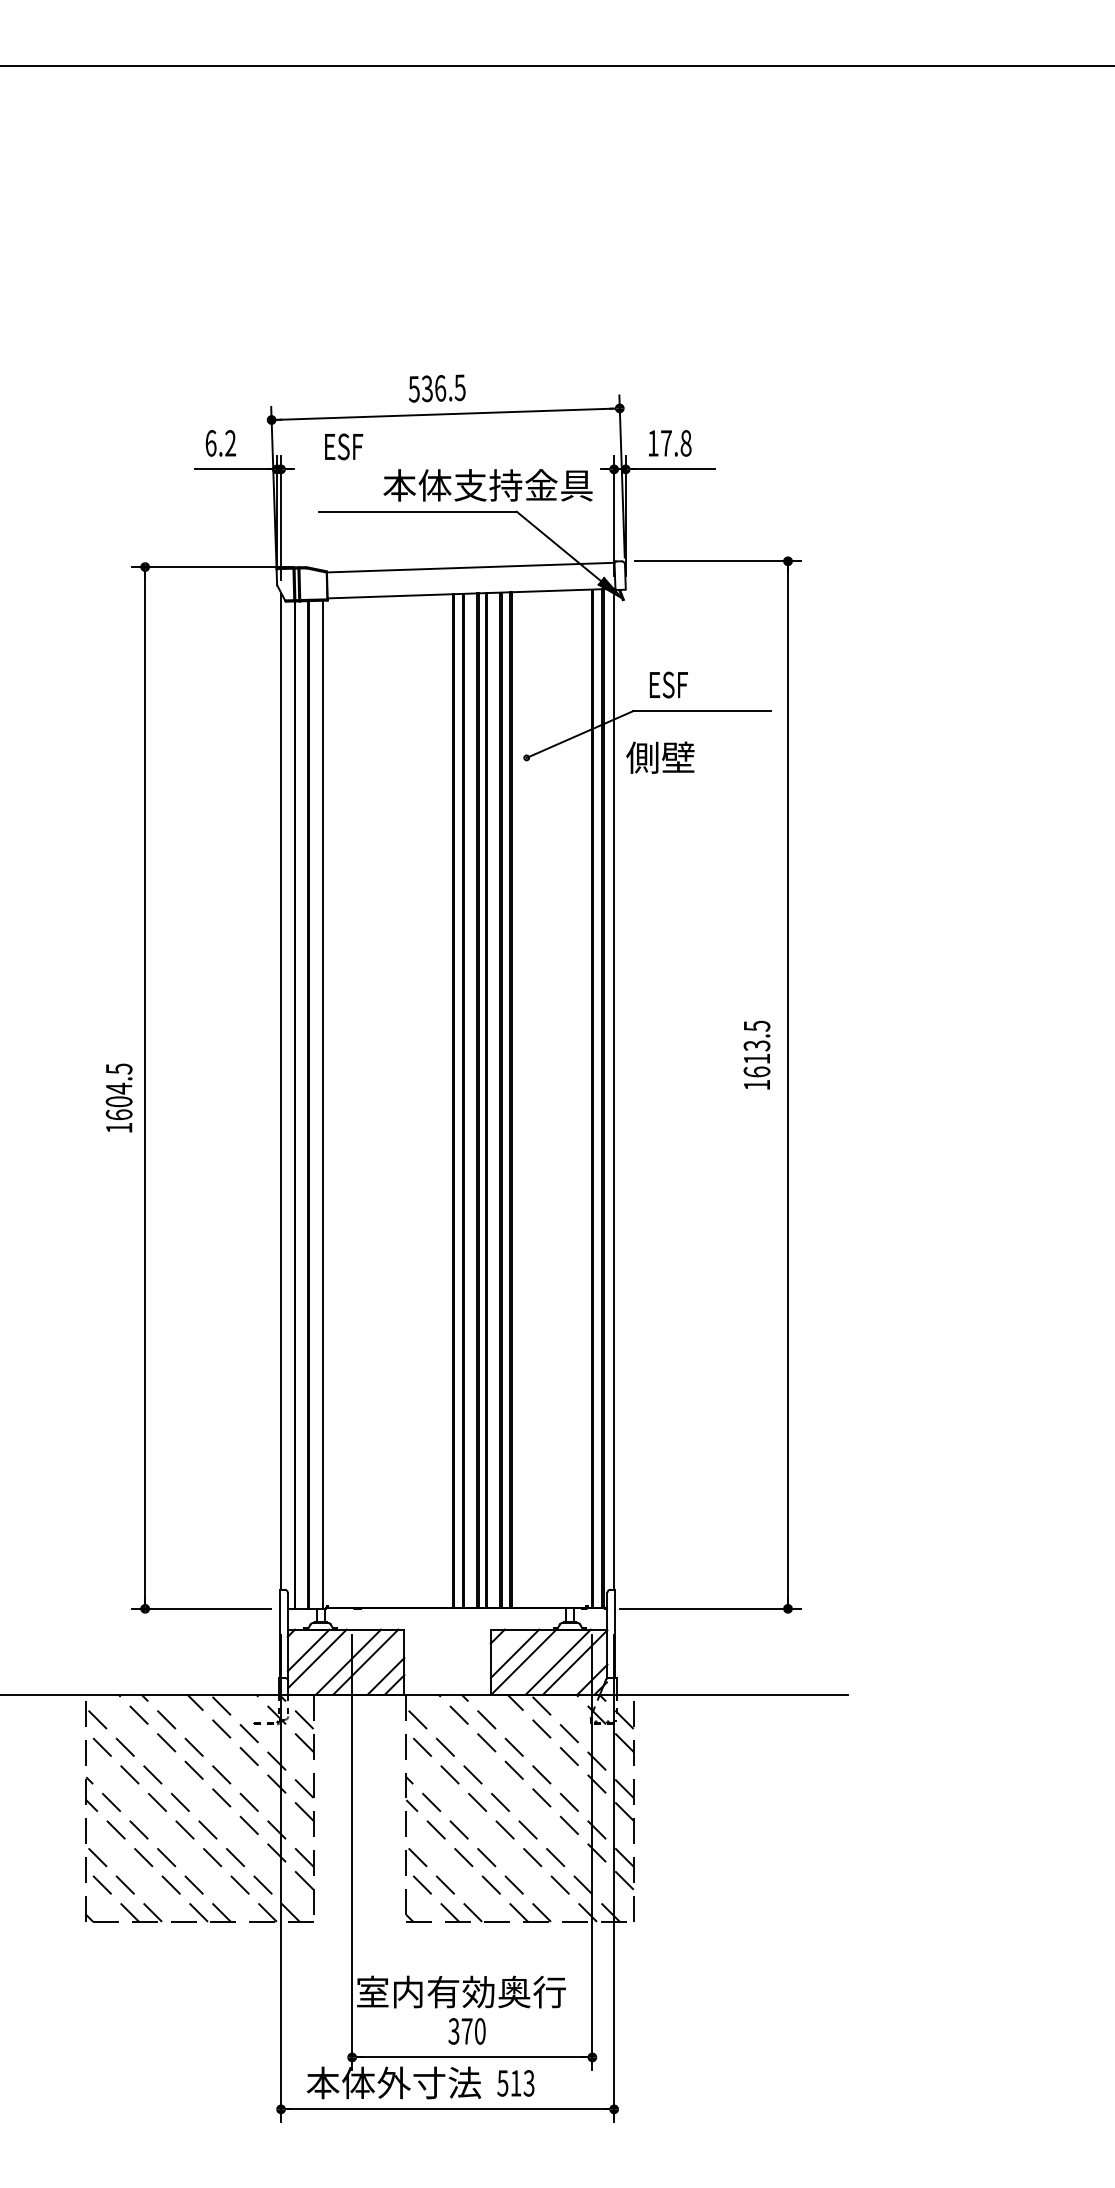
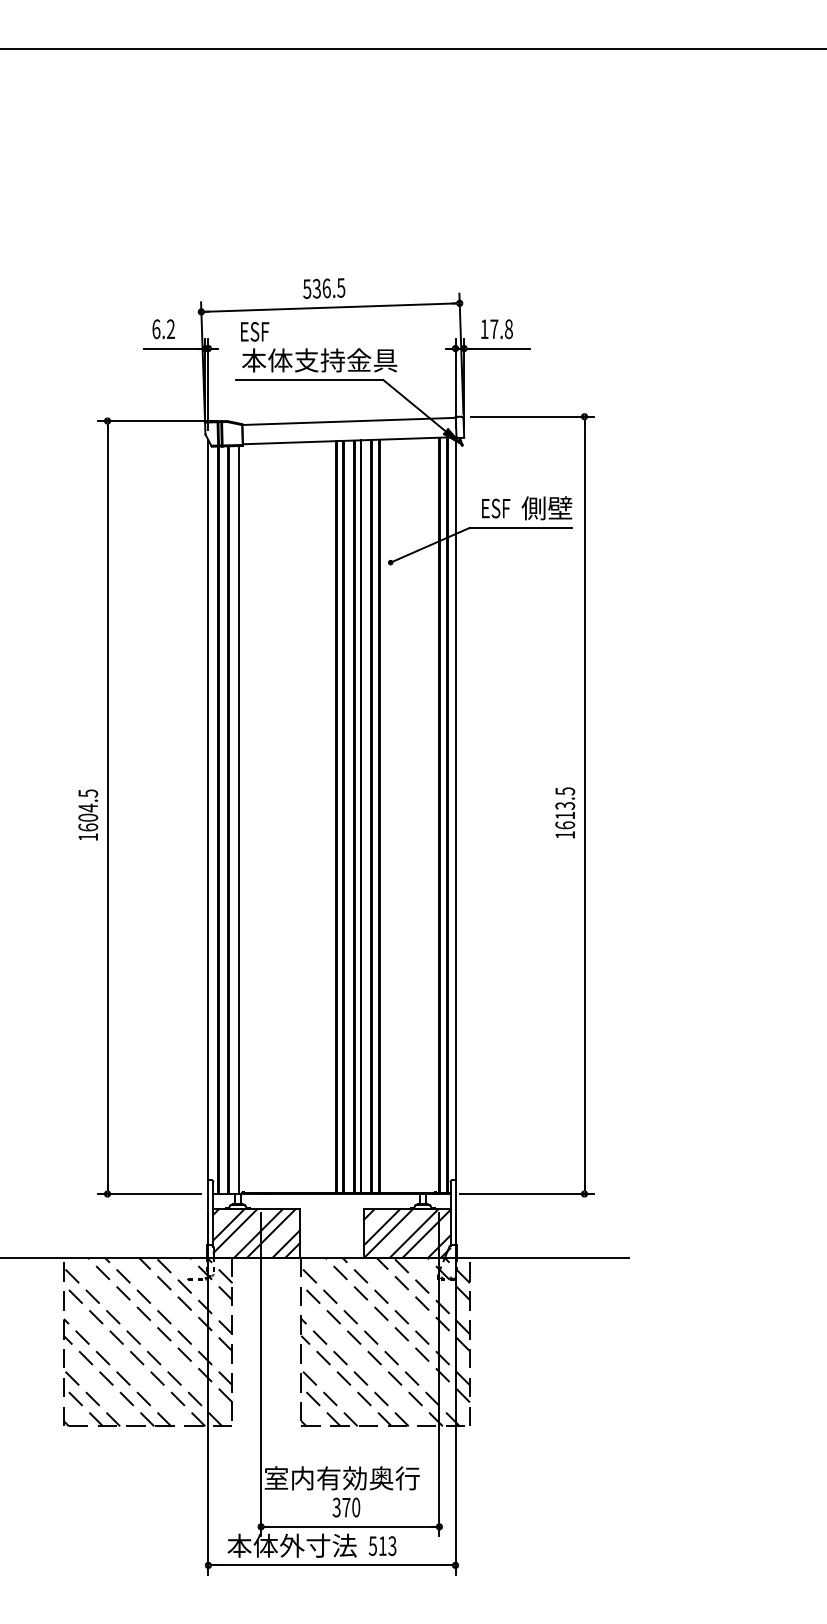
text: (487, 485) -> (319, 360), moved
text: (660, 757) -> (547, 508), moved
text: (756, 1054) -> (564, 812), moved

